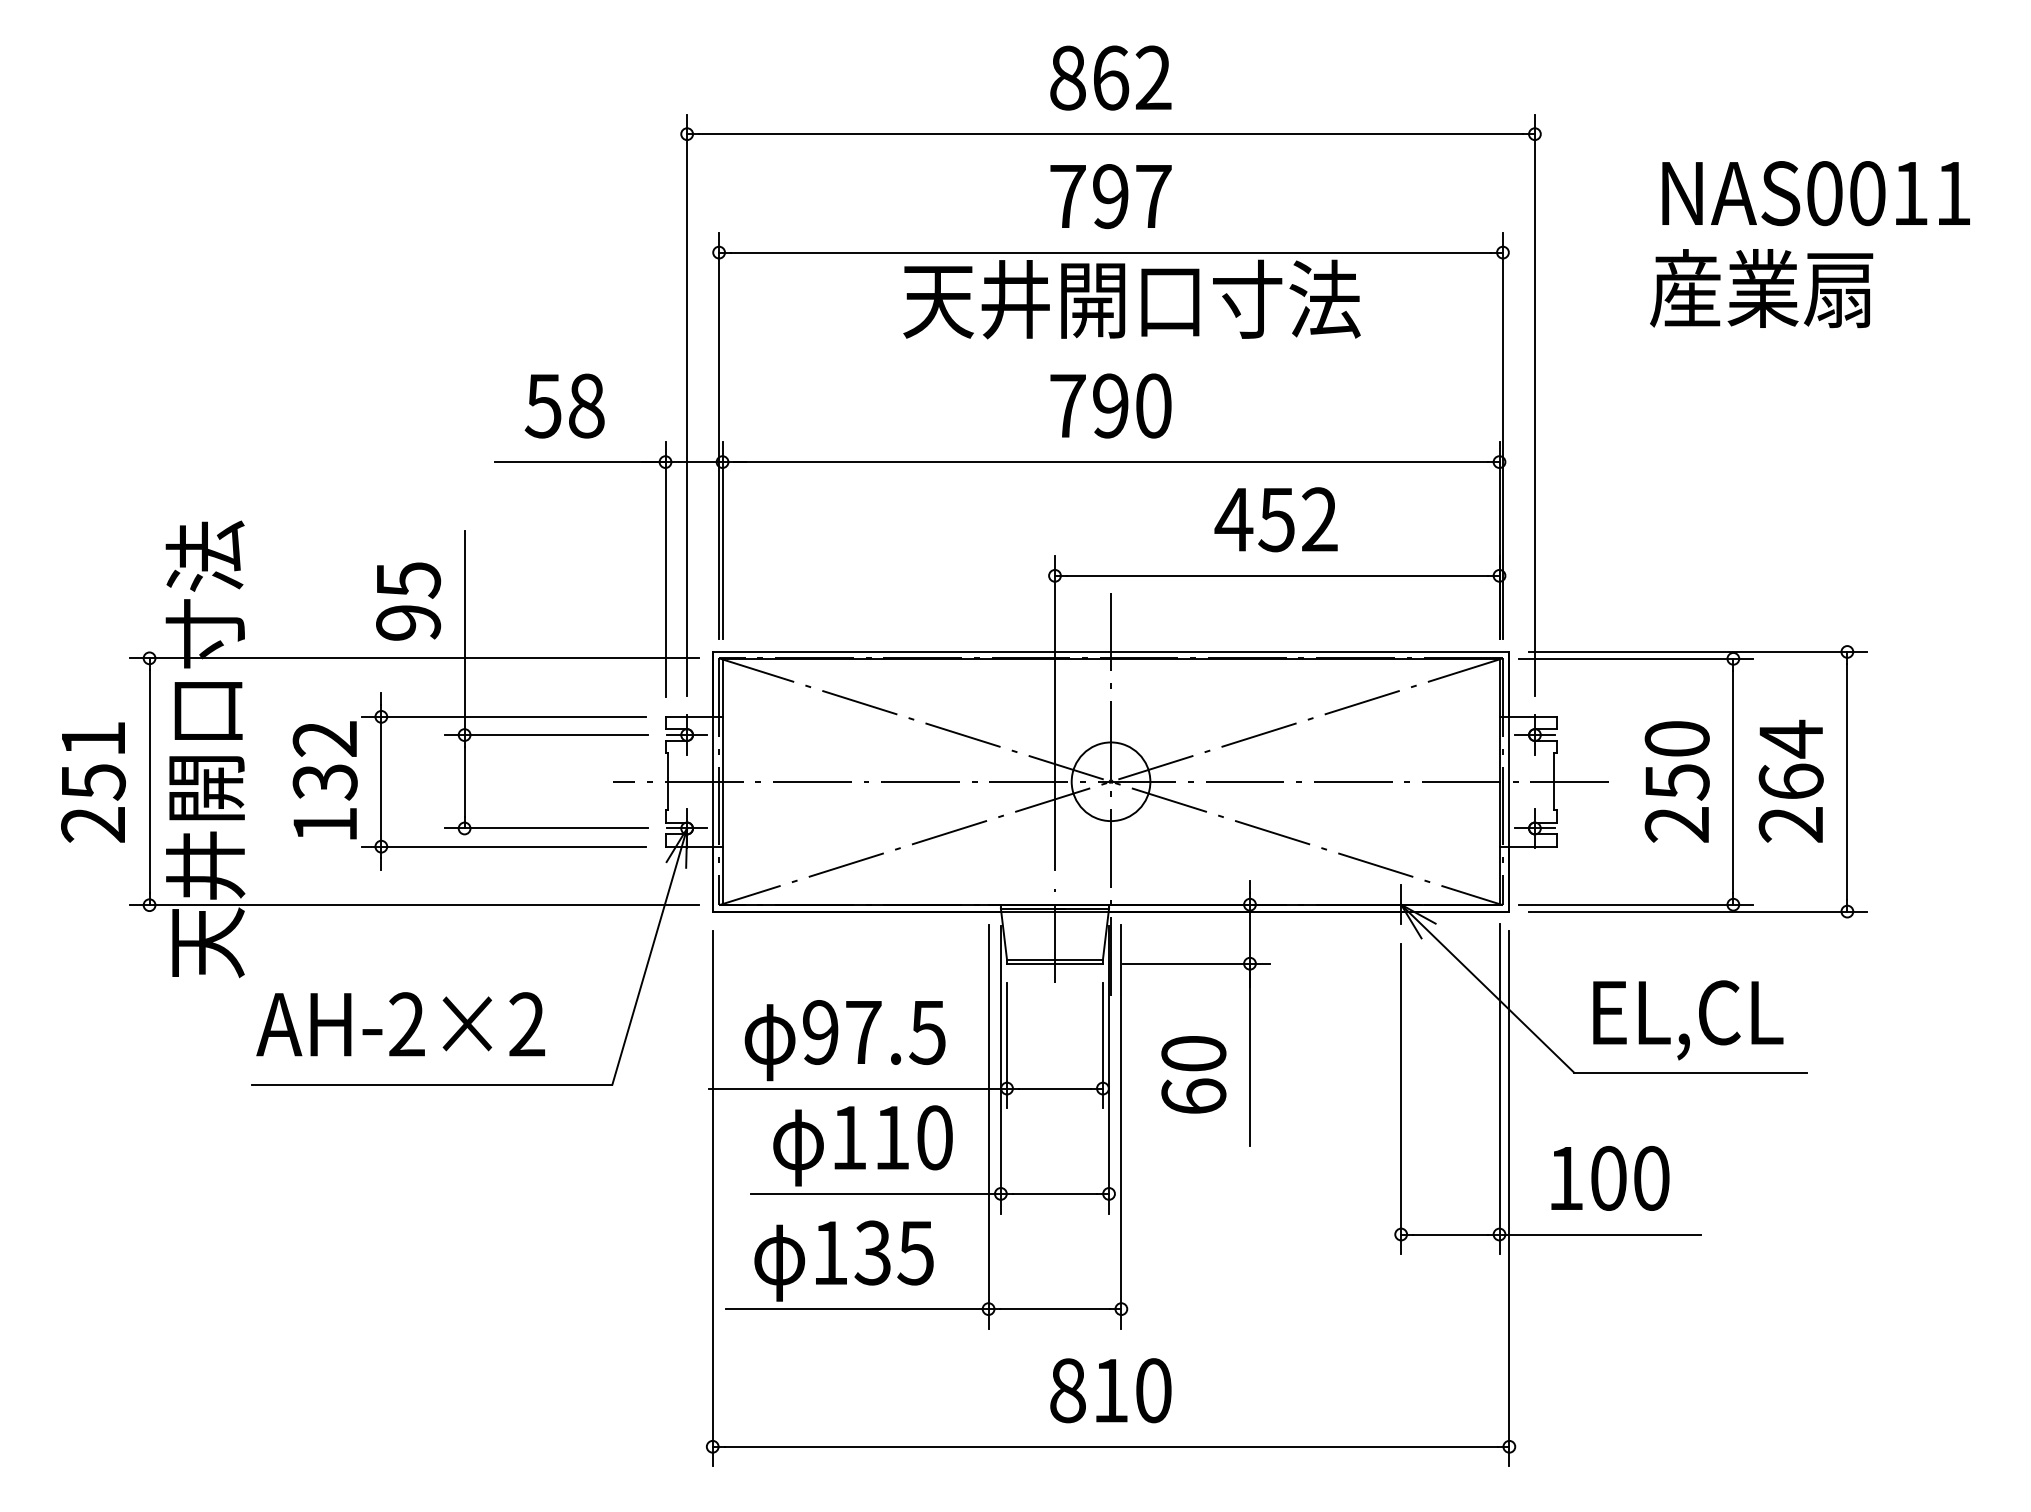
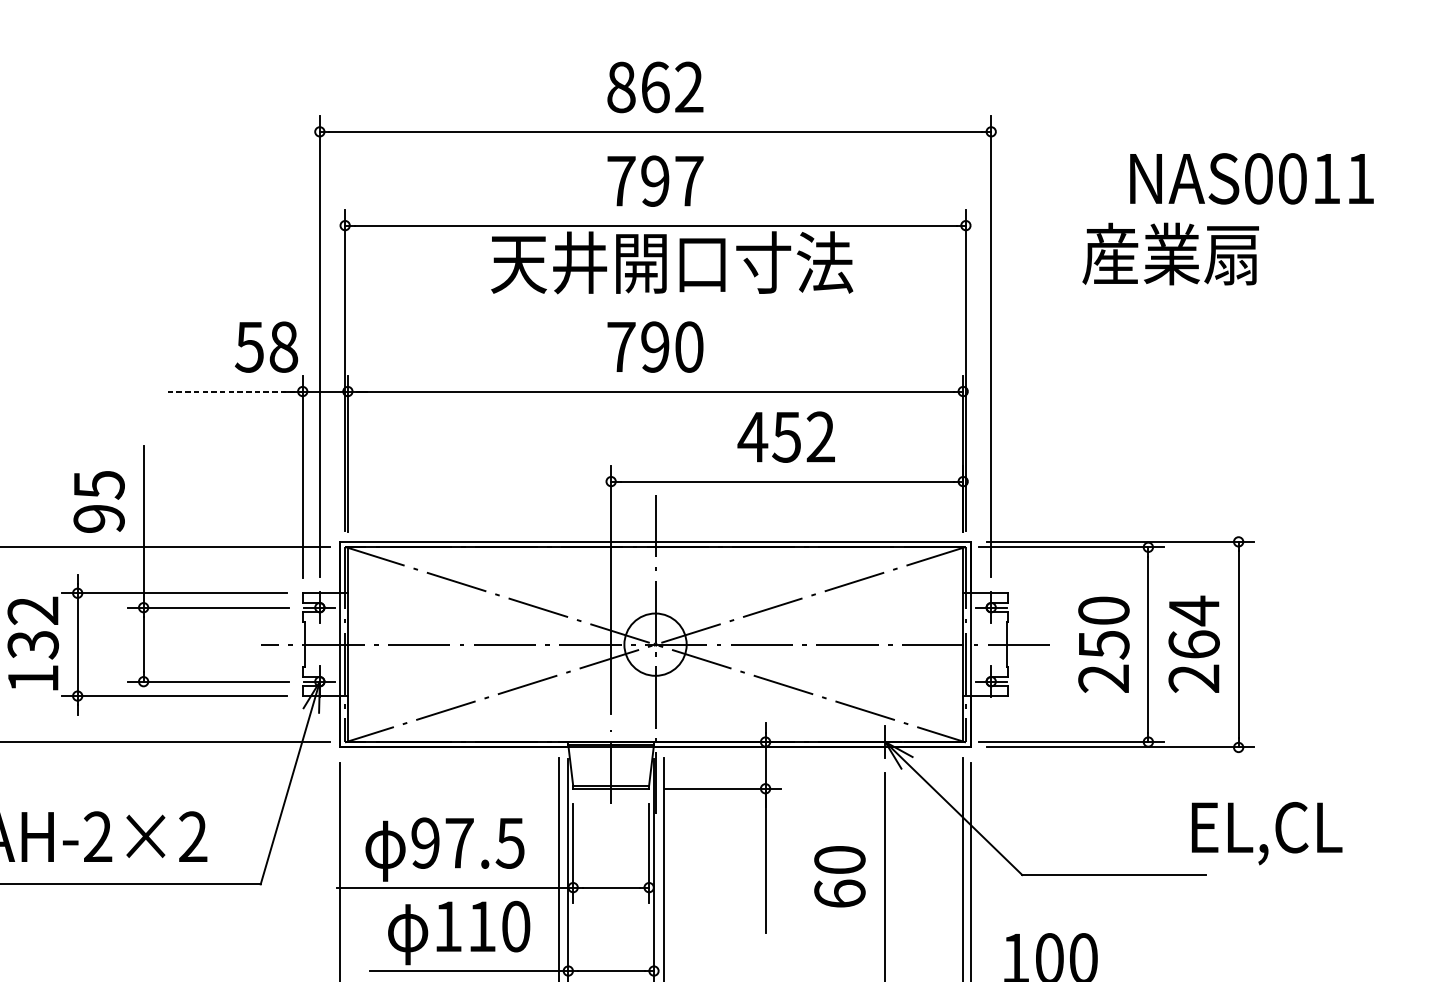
text: (1815, 193) -> (1251, 178), moved
text: (564, 405) -> (266, 346), moved
line: (580, 462) -> (235, 391), solid -> dashed
text: (1688, 1020) -> (1267, 833), moved
text: (1193, 1074) -> (839, 876), moved

